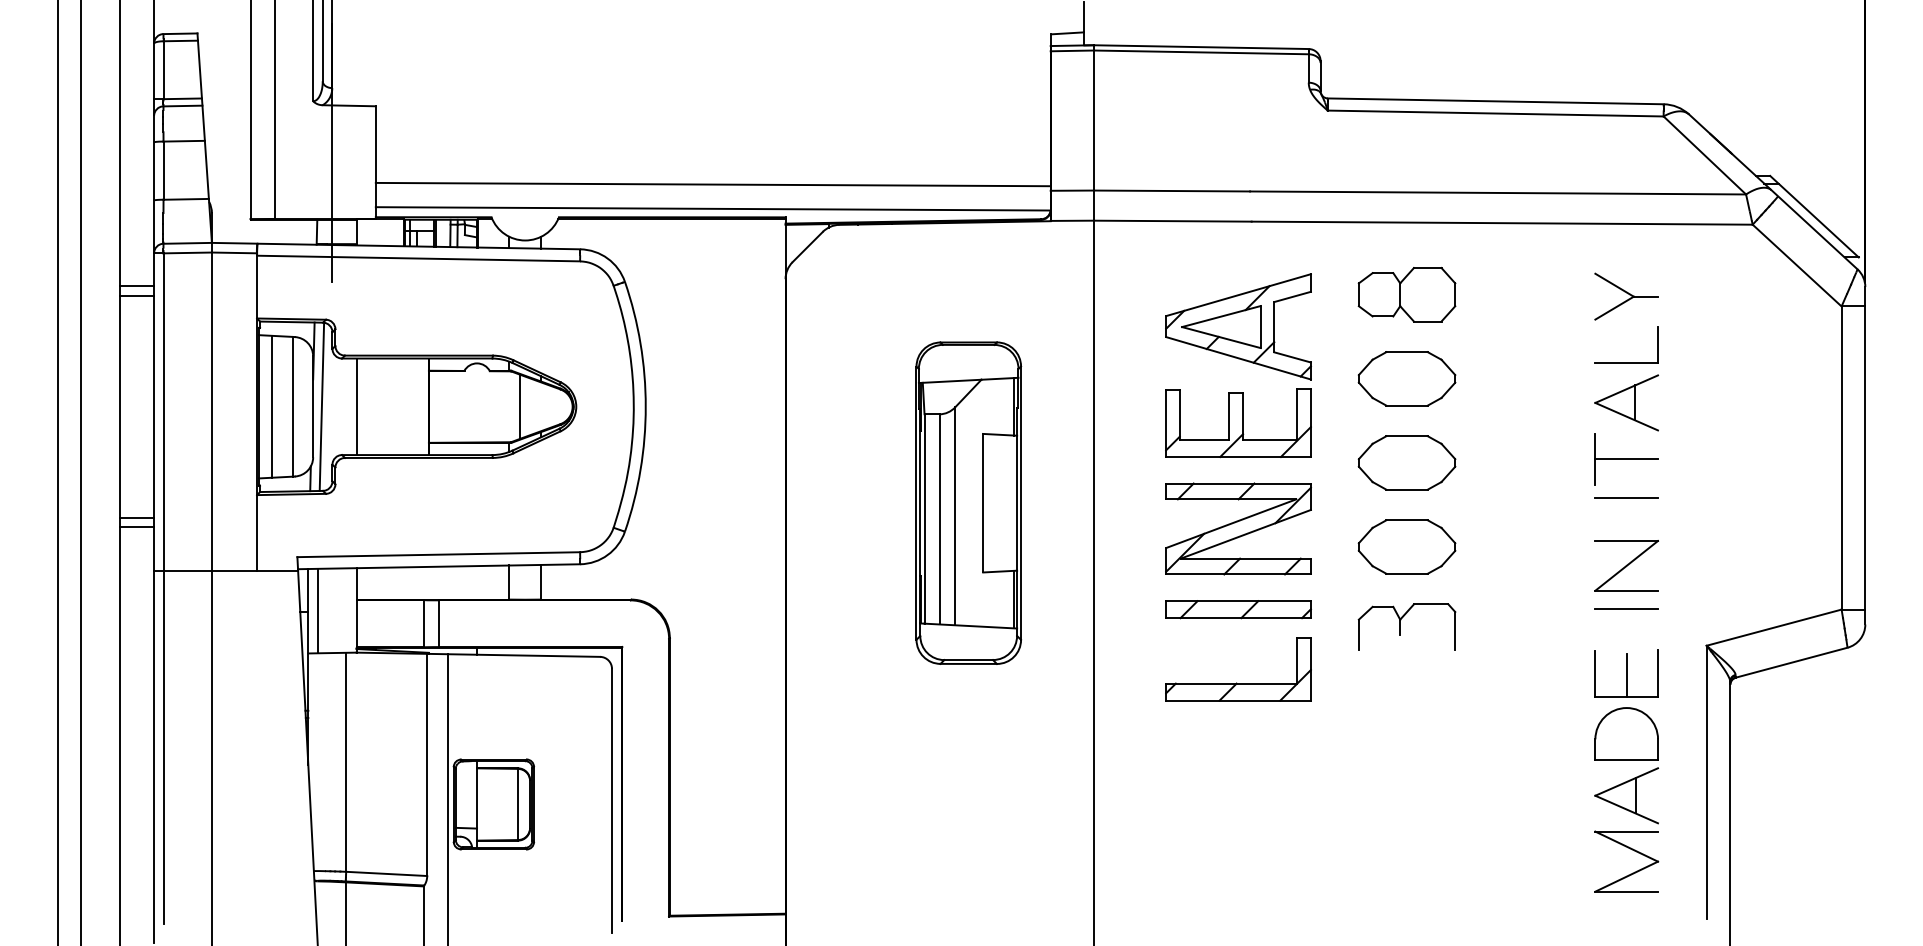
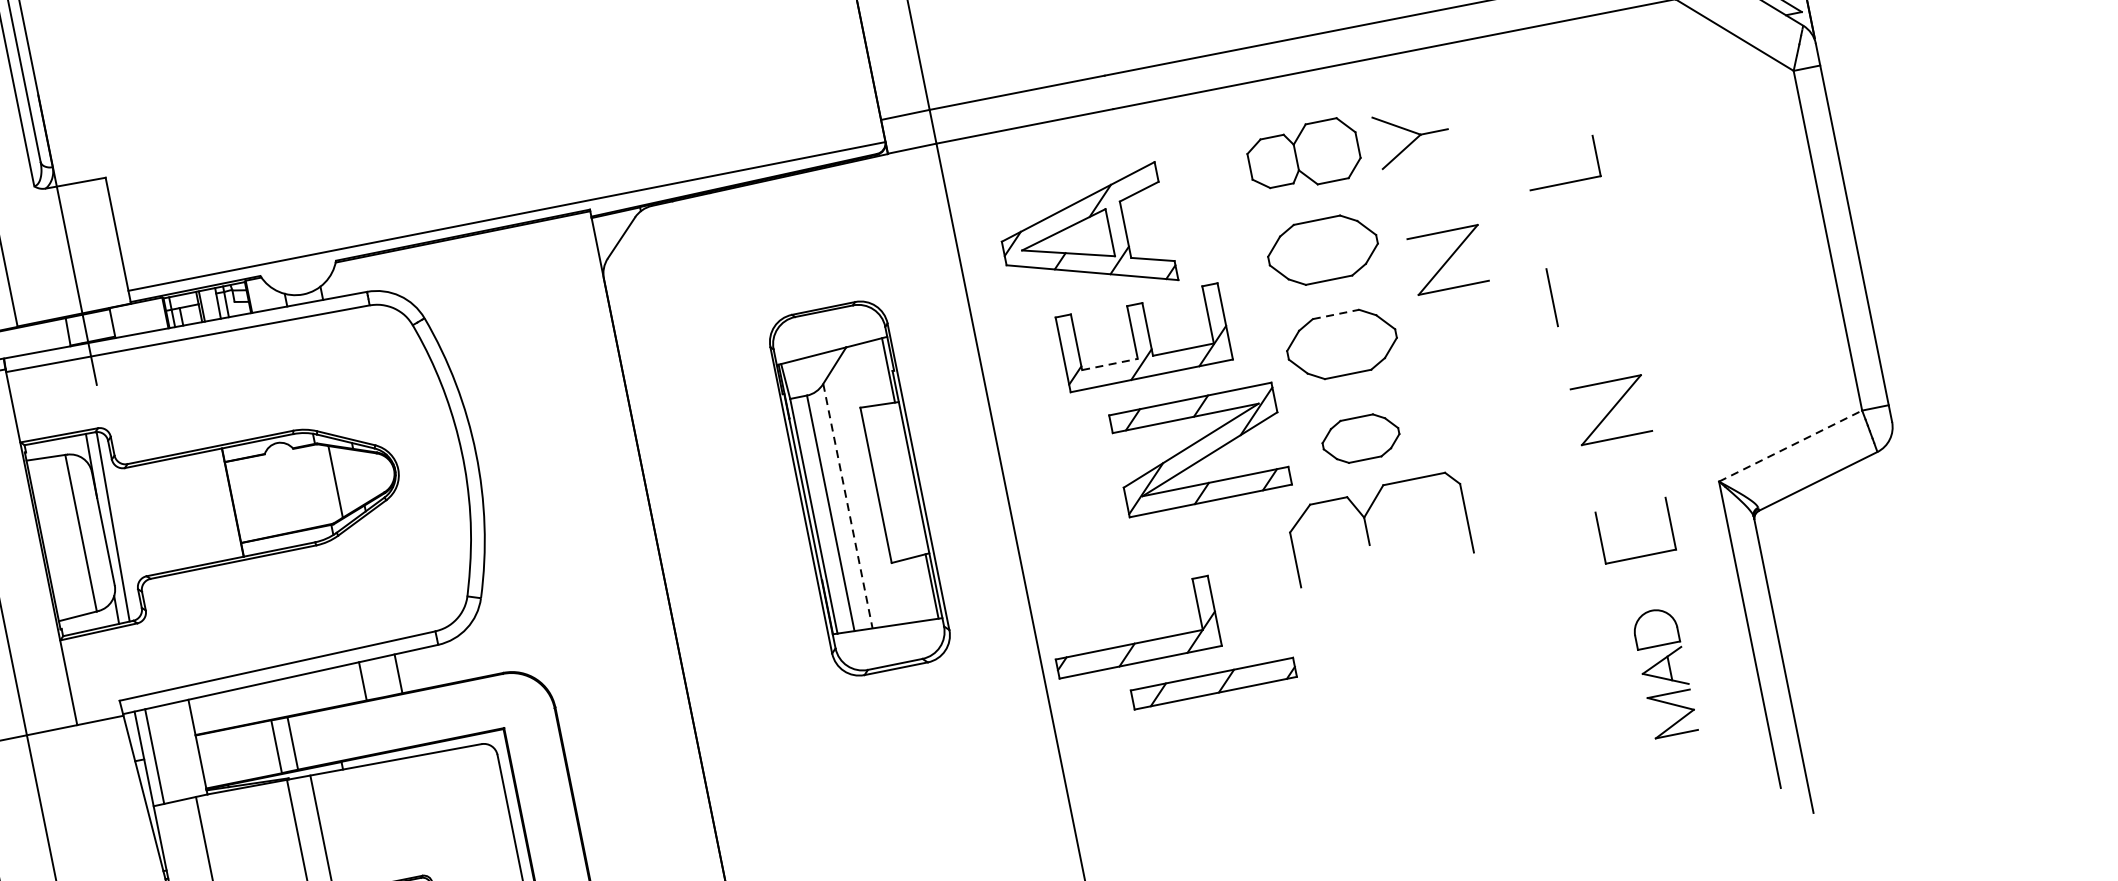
line: (712, 184) -> (500, 189), removed
part: (1626, 296) -> (1412, 136), moved
part: (1238, 326) -> (1085, 237), moved
part: (1626, 402) -> (1574, 227), removed
line: (271, 406) -> (56, 537), removed
line: (356, 406) -> (151, 518), removed
part: (1512, 408) -> (1447, 259), added
line: (1407, 436) -> (1336, 314), solid -> dashed
line: (1204, 440) -> (1109, 365), solid -> dashed
line: (1626, 459) -> (1587, 290), removed
line: (1626, 497) -> (1595, 333), removed
line: (955, 516) -> (848, 506), solid -> dashed
part: (1238, 528) -> (1200, 449), moved
part: (1406, 546) -> (1360, 438), size x0.7
part: (1238, 609) -> (1213, 683), moved
line: (1626, 609) -> (1621, 459), removed
part: (1406, 626) -> (1378, 527), size x1.6
line: (1774, 627) -> (1791, 445), solid -> dashed
line: (1626, 675) -> (1635, 533), removed
part: (1236, 682) -> (1134, 642), moved
part: (1626, 799) -> (1663, 672), size x0.6

